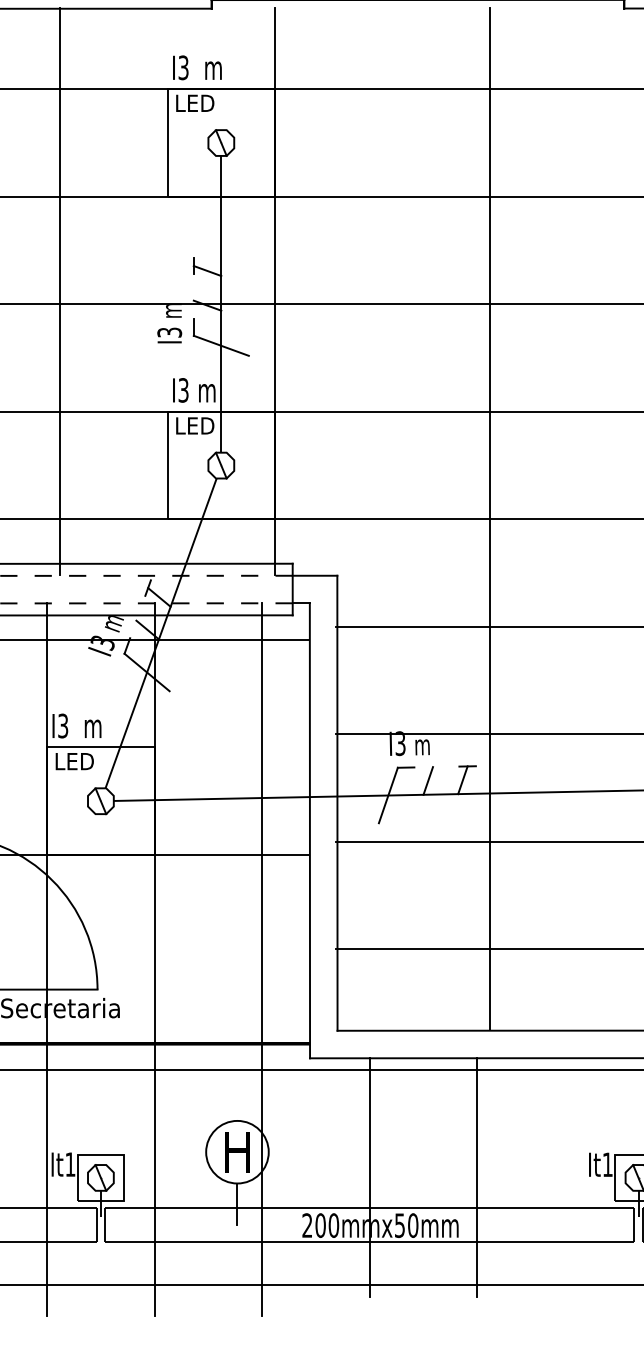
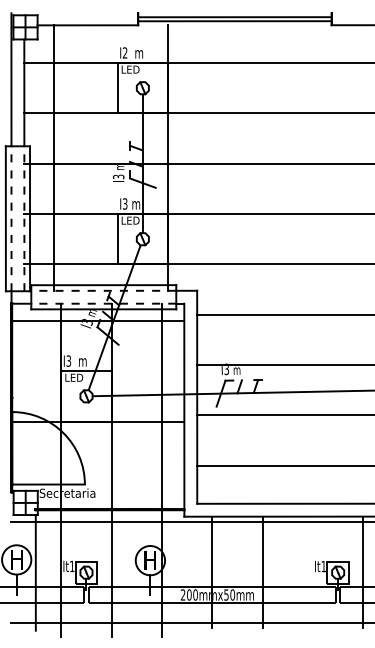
text: (182, 68) -> (124, 53), I3 -> I2
line: (60, 291) -> (54, 157), moved
line: (489, 519) -> (268, 264), removed

